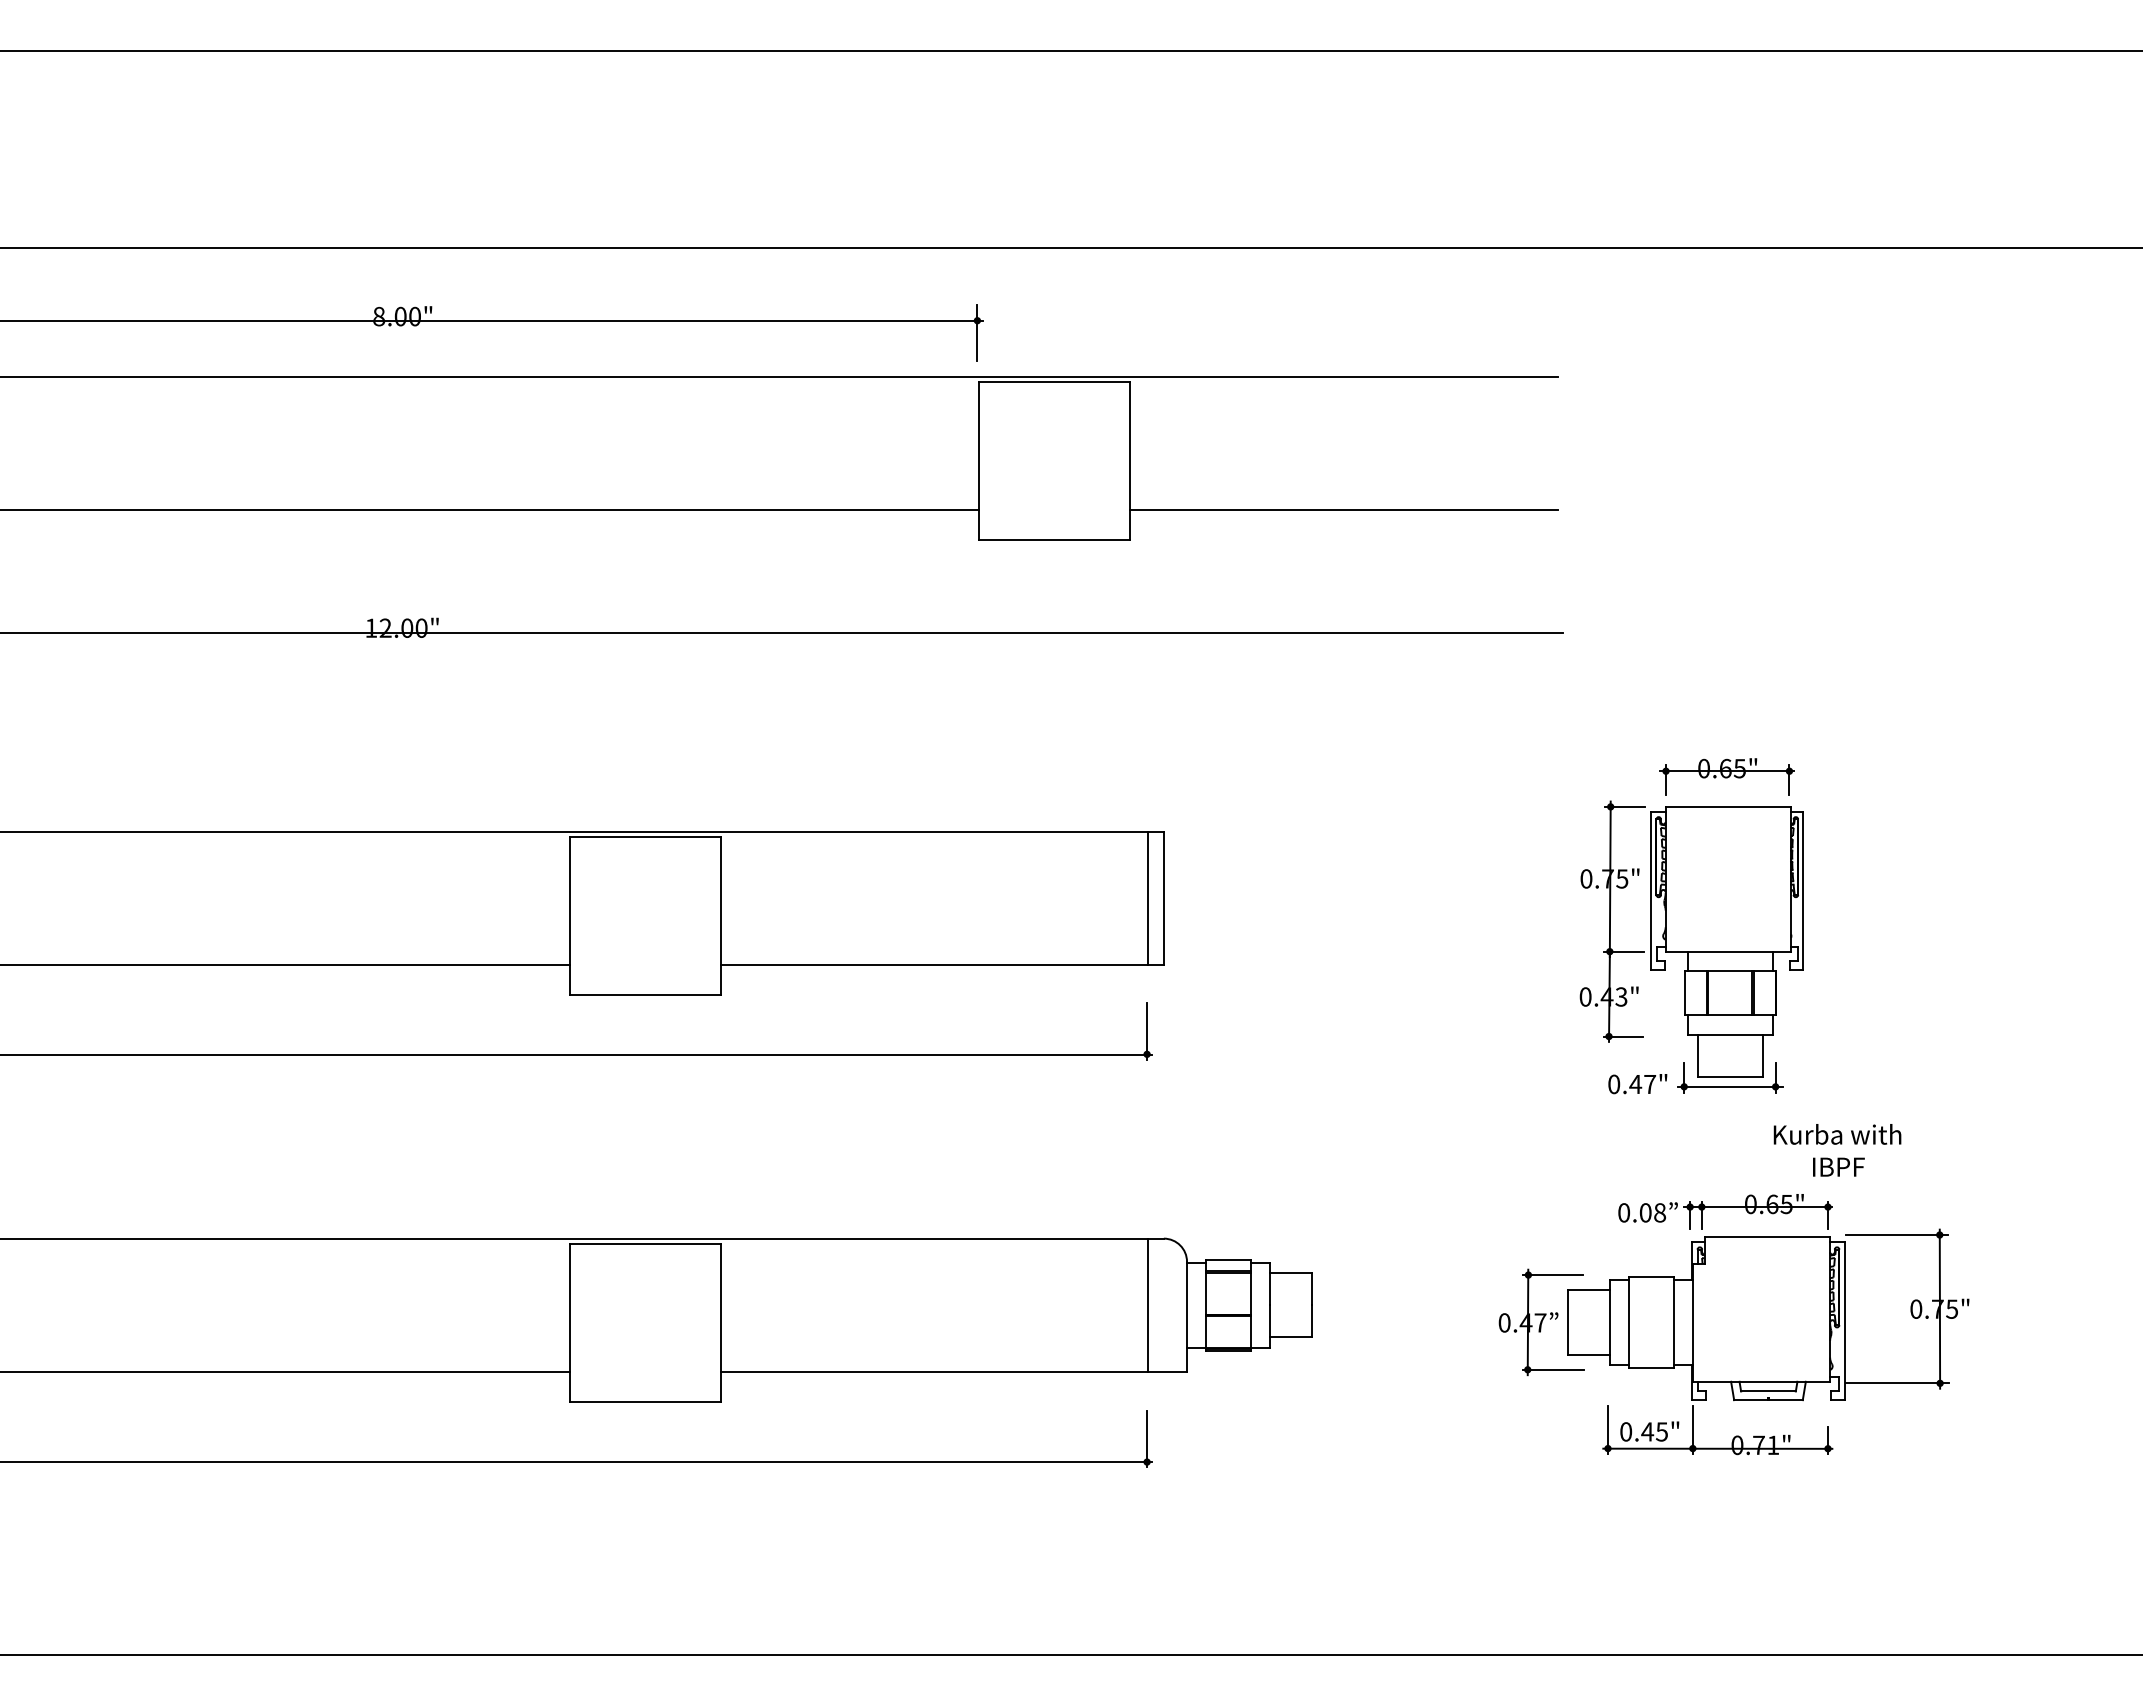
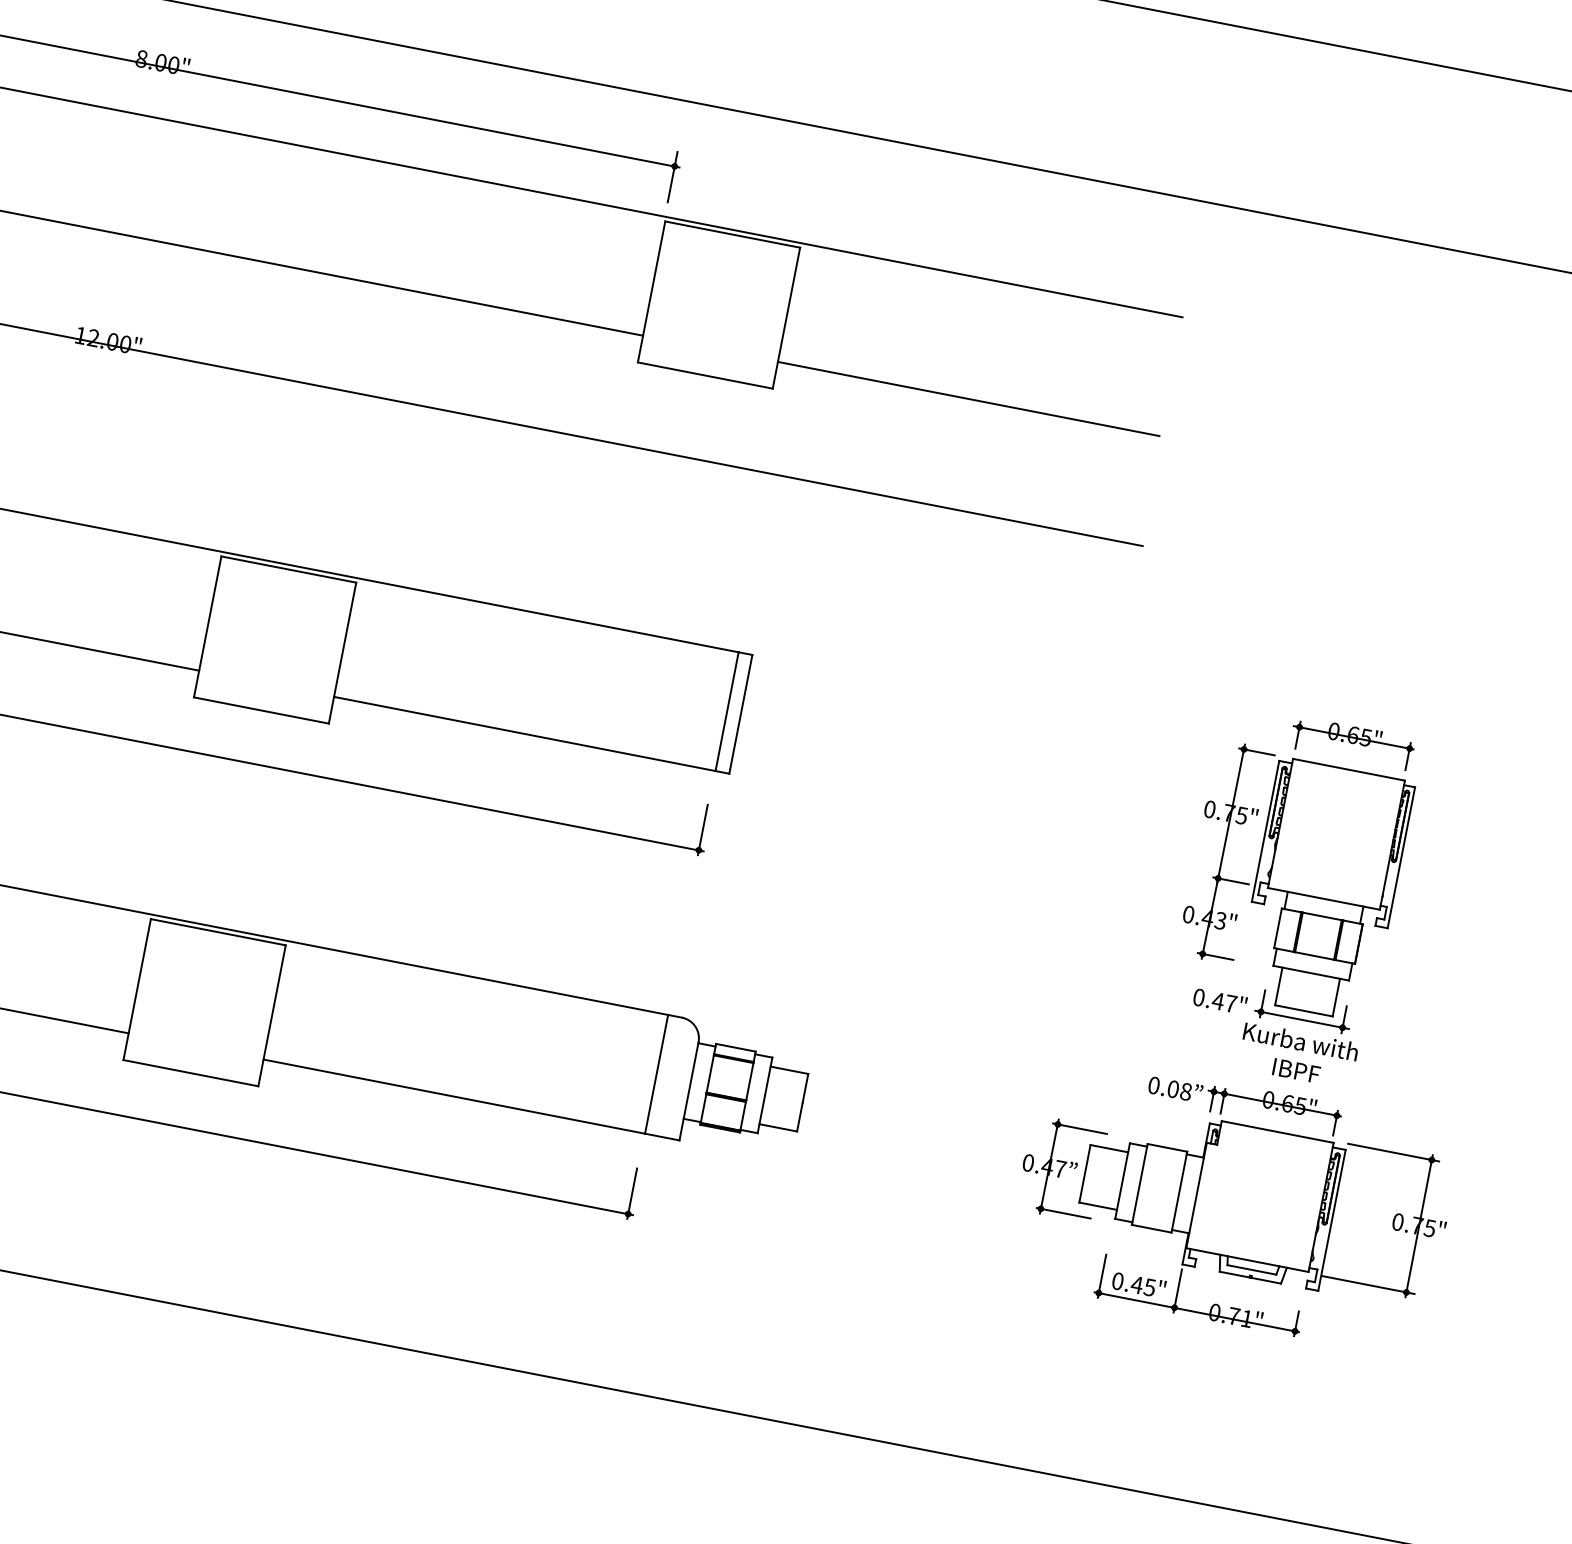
part: (1691, 926) -> (1295, 870), moved
part: (1733, 1324) -> (1232, 1204), moved

